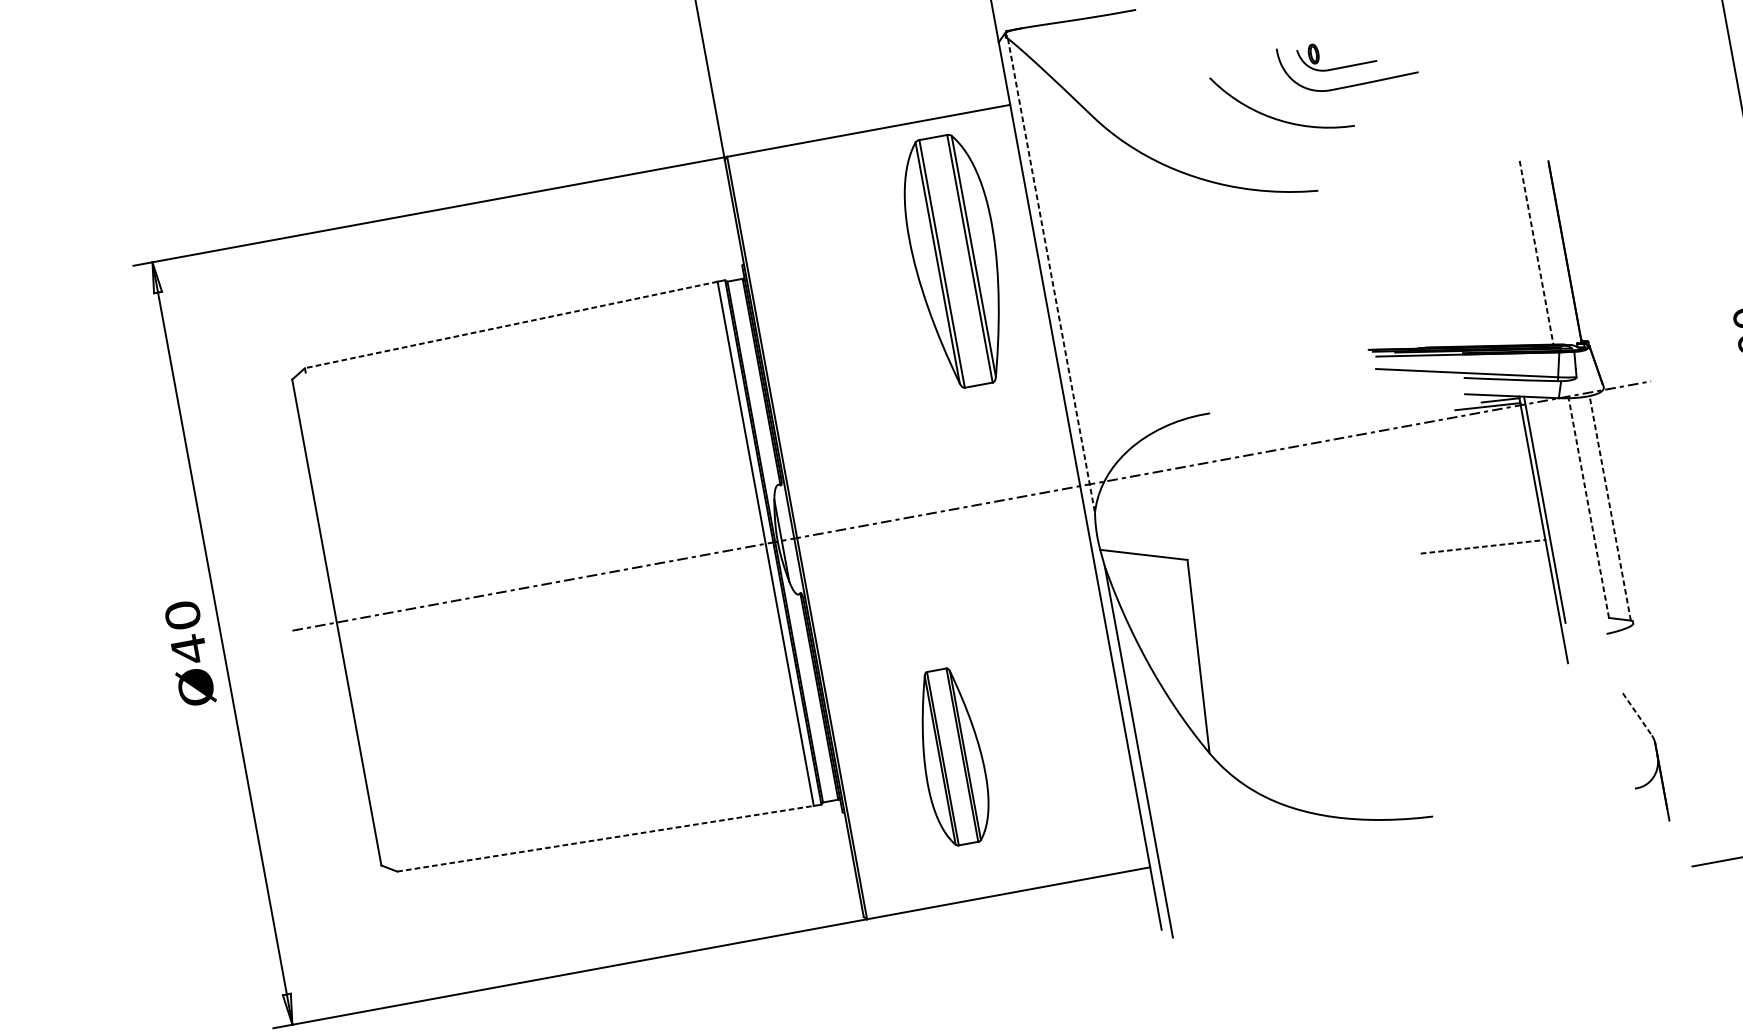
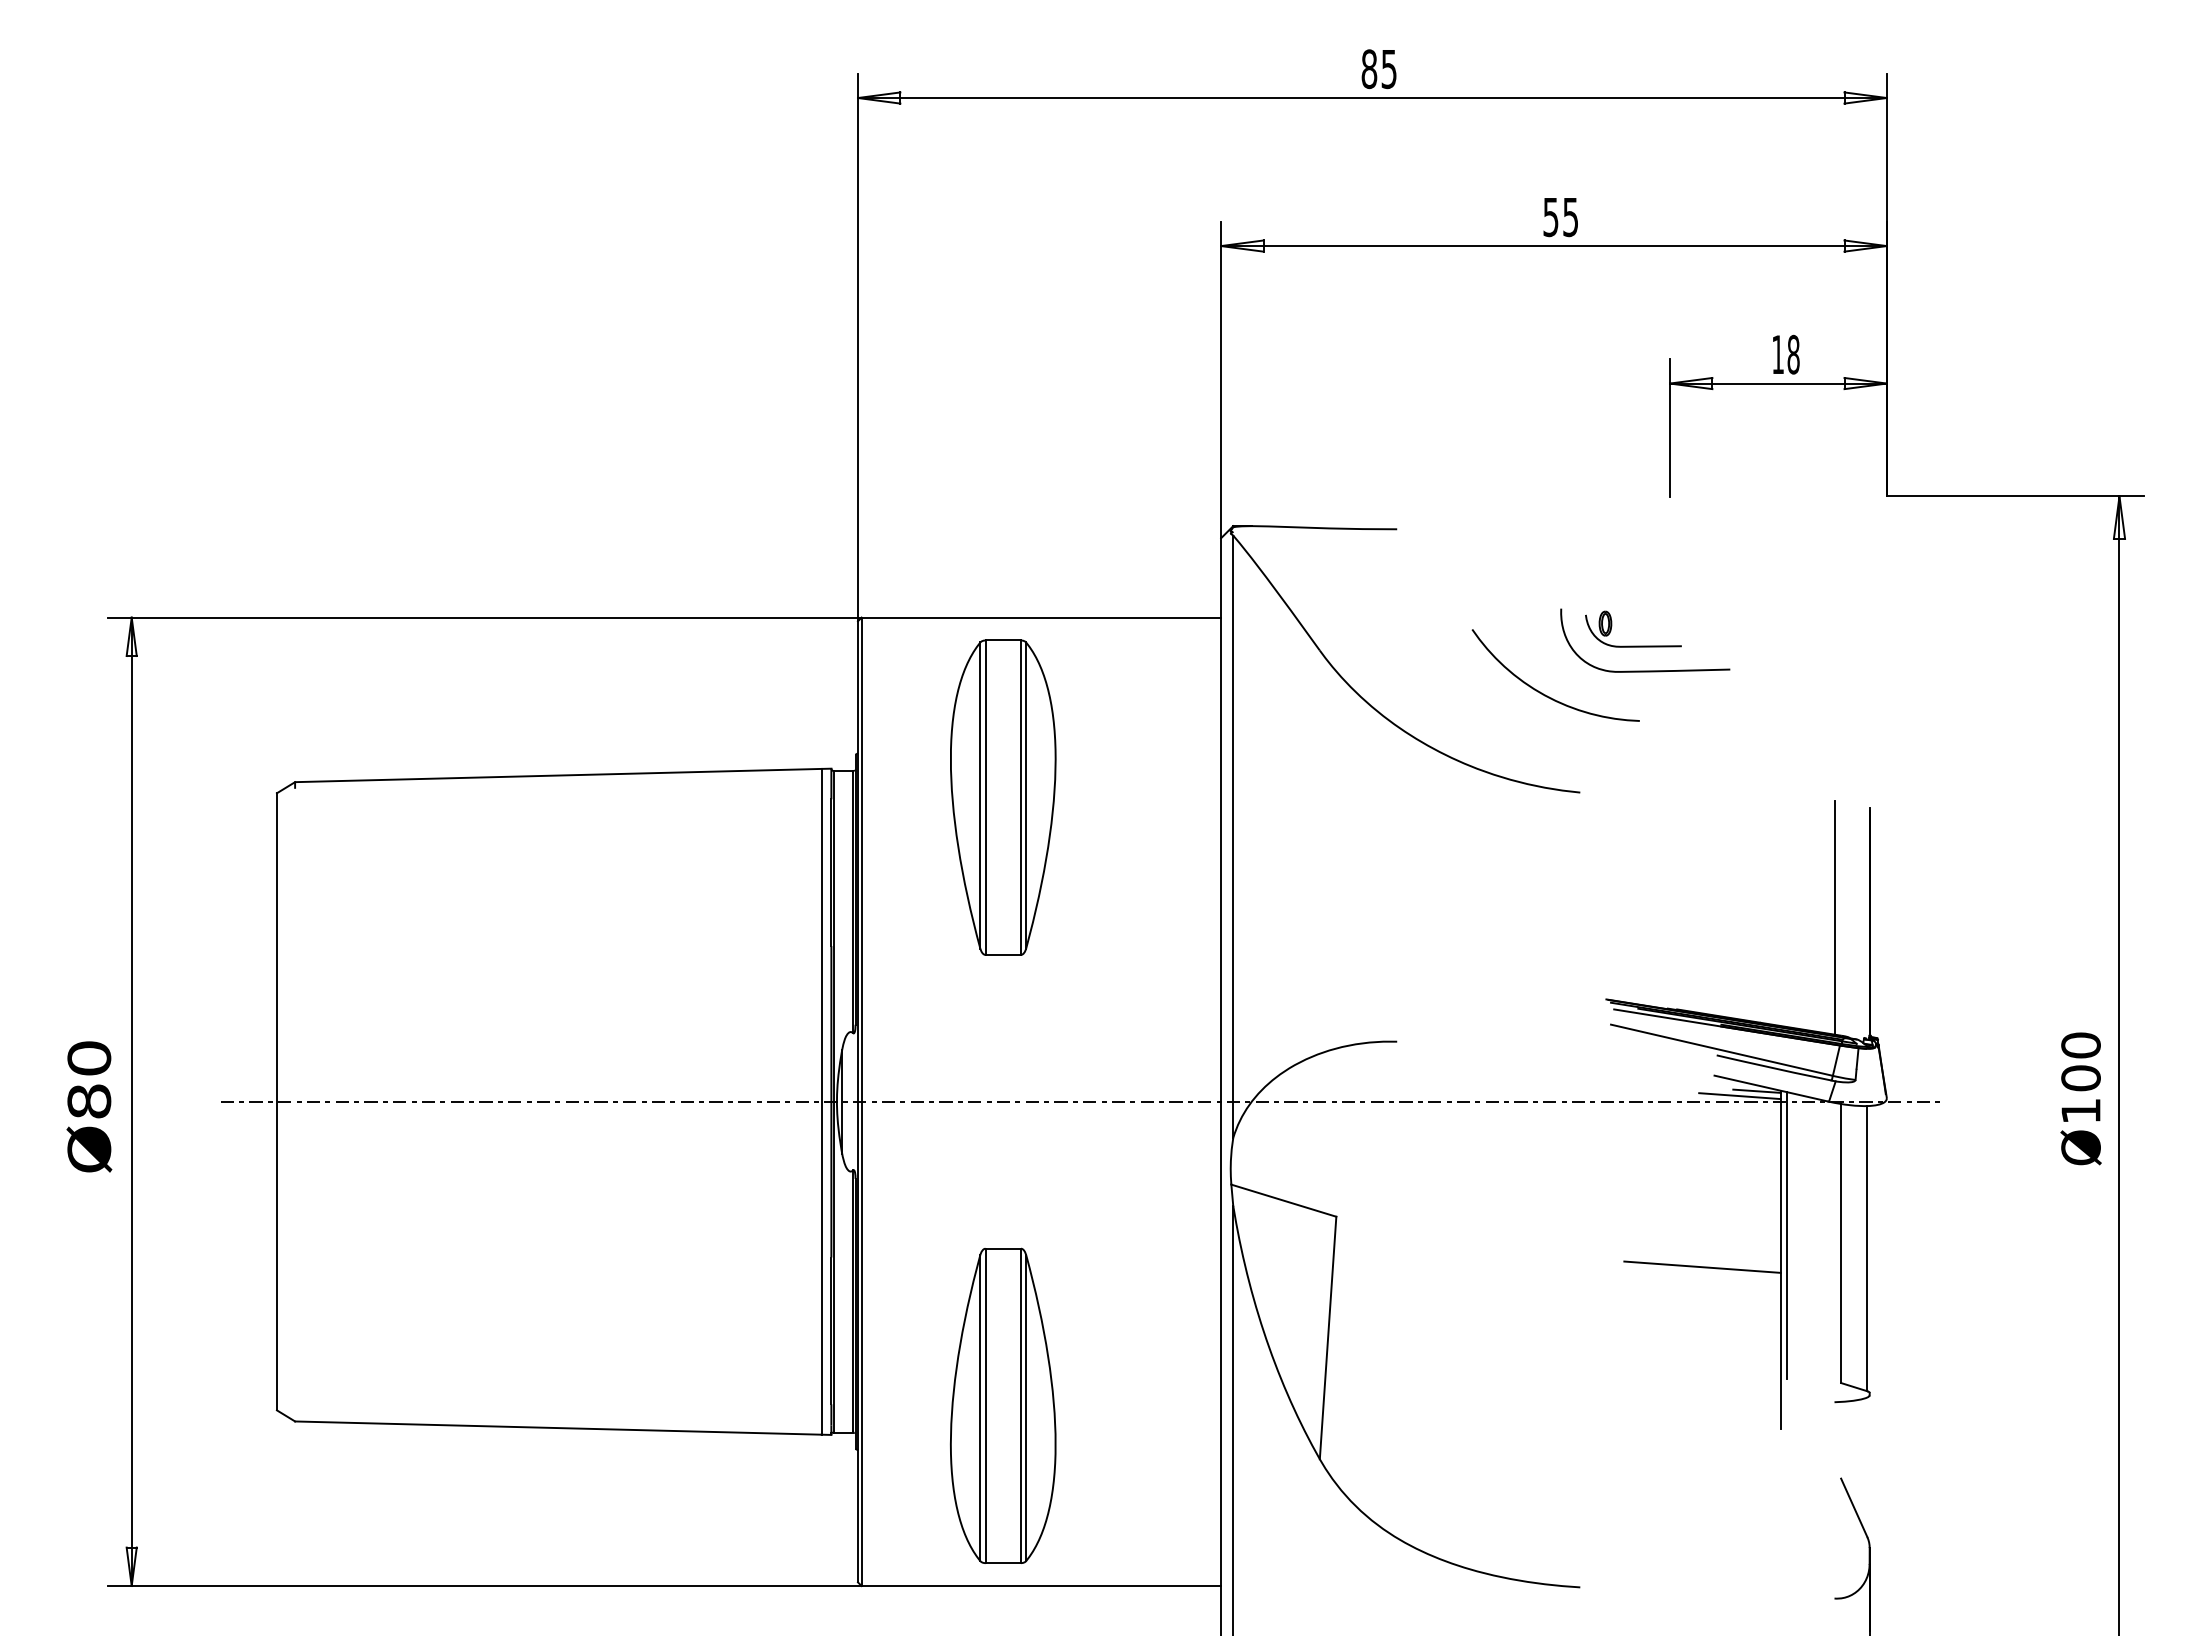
line: (1536, 253) -> (1834, 918), dashed -> solid
part: (956, 261) -> (1003, 797), moved
line: (1051, 276) -> (1233, 837), dashed -> solid
line: (510, 325) -> (557, 775), dashed -> solid
line: (1589, 508) -> (1841, 1243), dashed -> solid
line: (1610, 508) -> (1867, 1248), dashed -> solid
line: (1483, 547) -> (1702, 1267), dashed -> solid
text: (189, 649) -> (89, 1101), Ø40 -> Ø80
line: (1637, 714) -> (1854, 1508), dashed -> solid
part: (952, 756) -> (1003, 1405), size x1.43
line: (605, 839) -> (558, 1428), dashed -> solid

